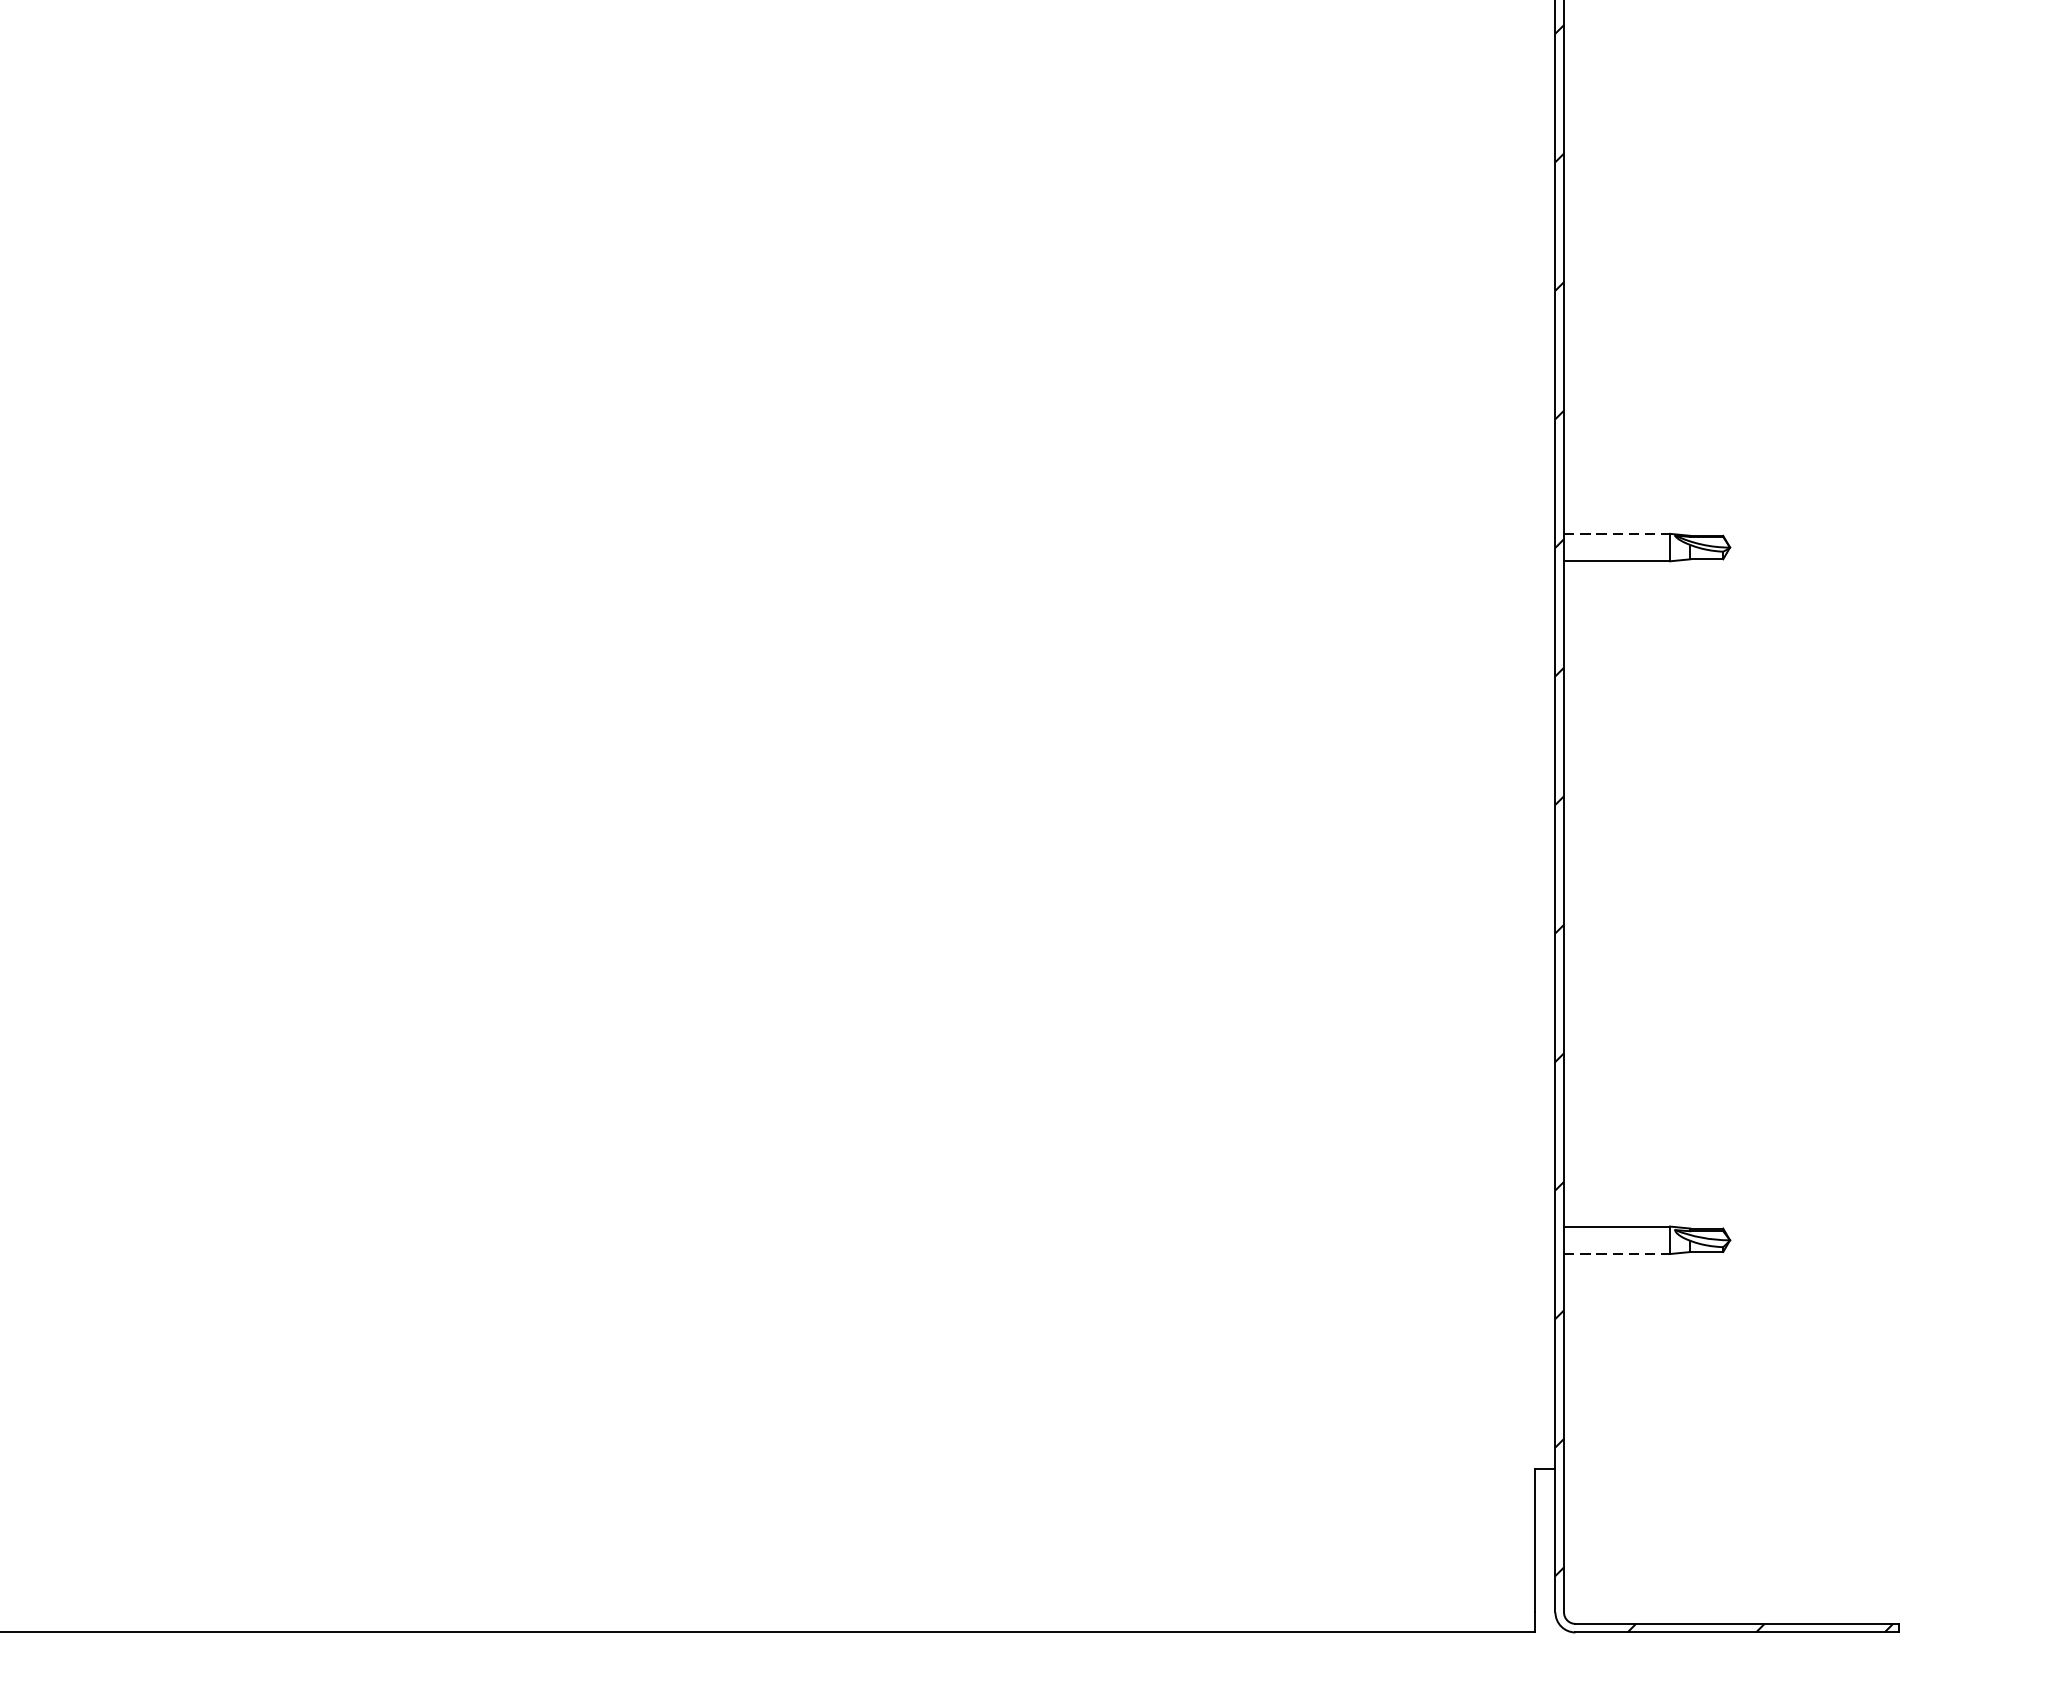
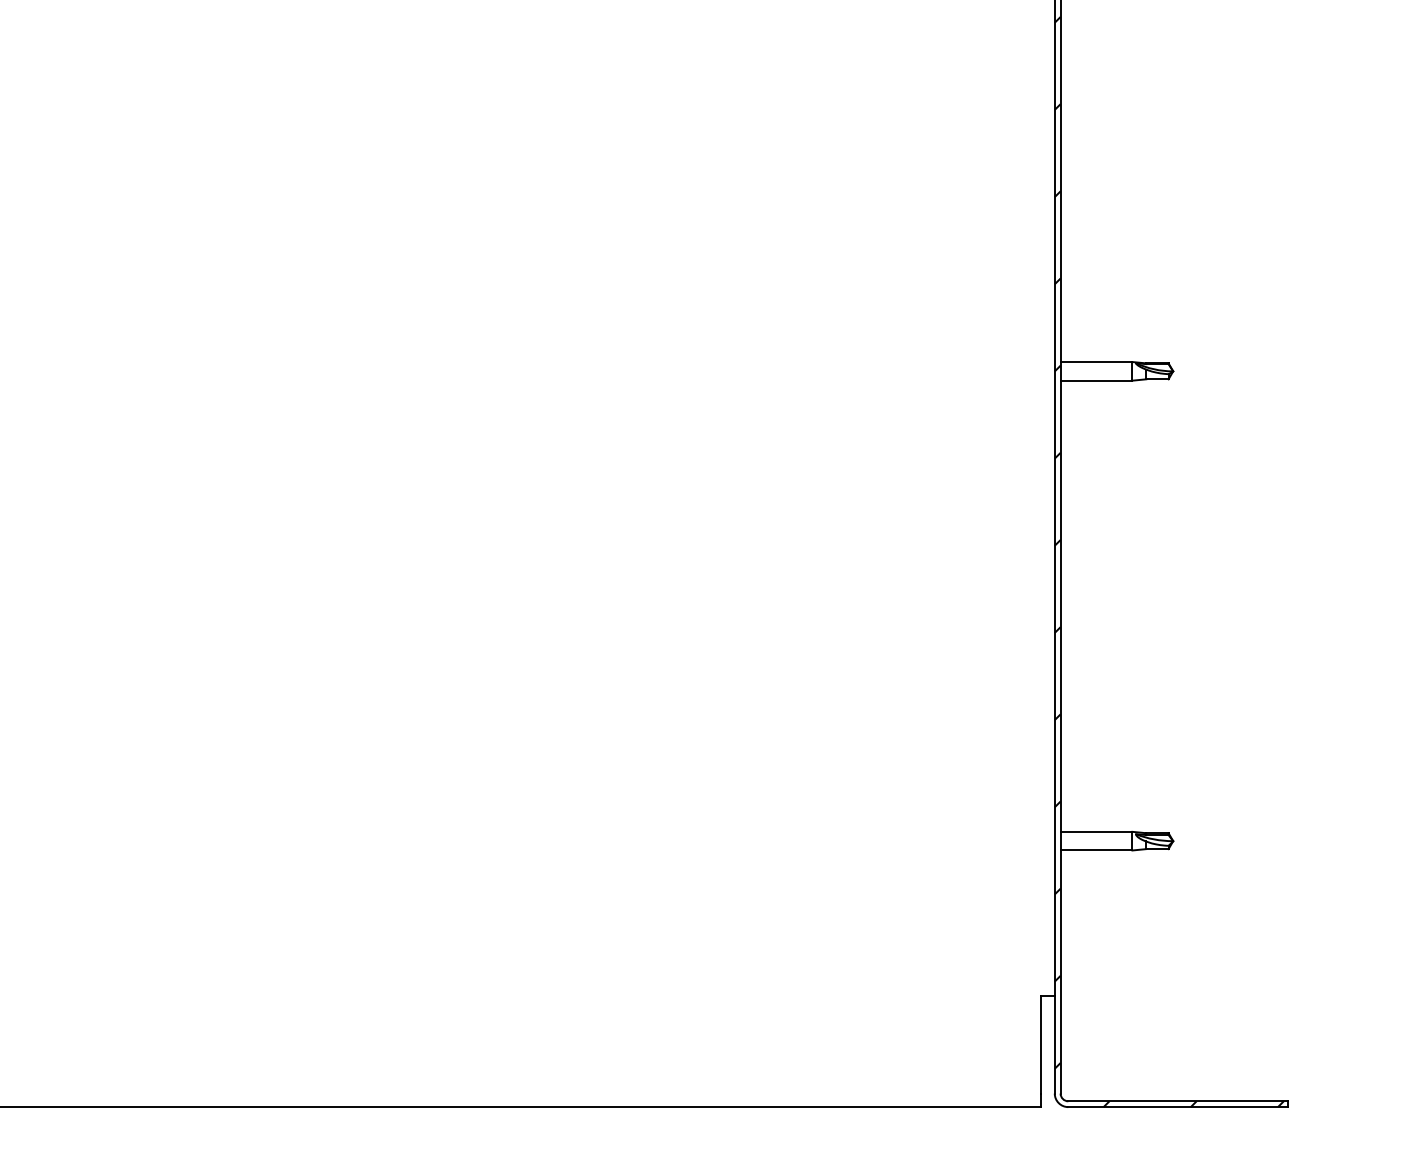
line: (1616, 534) -> (1096, 362), dashed -> solid
line: (1616, 1254) -> (1096, 850), dashed -> solid

